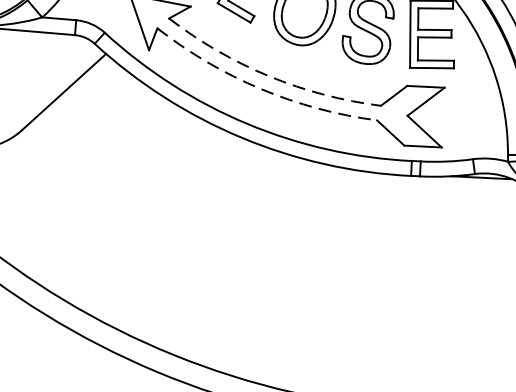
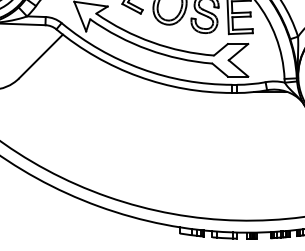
arc: (269, 76) -> (152, 42), dashed -> solid
arc: (261, 88) -> (148, 49), dashed -> solid

